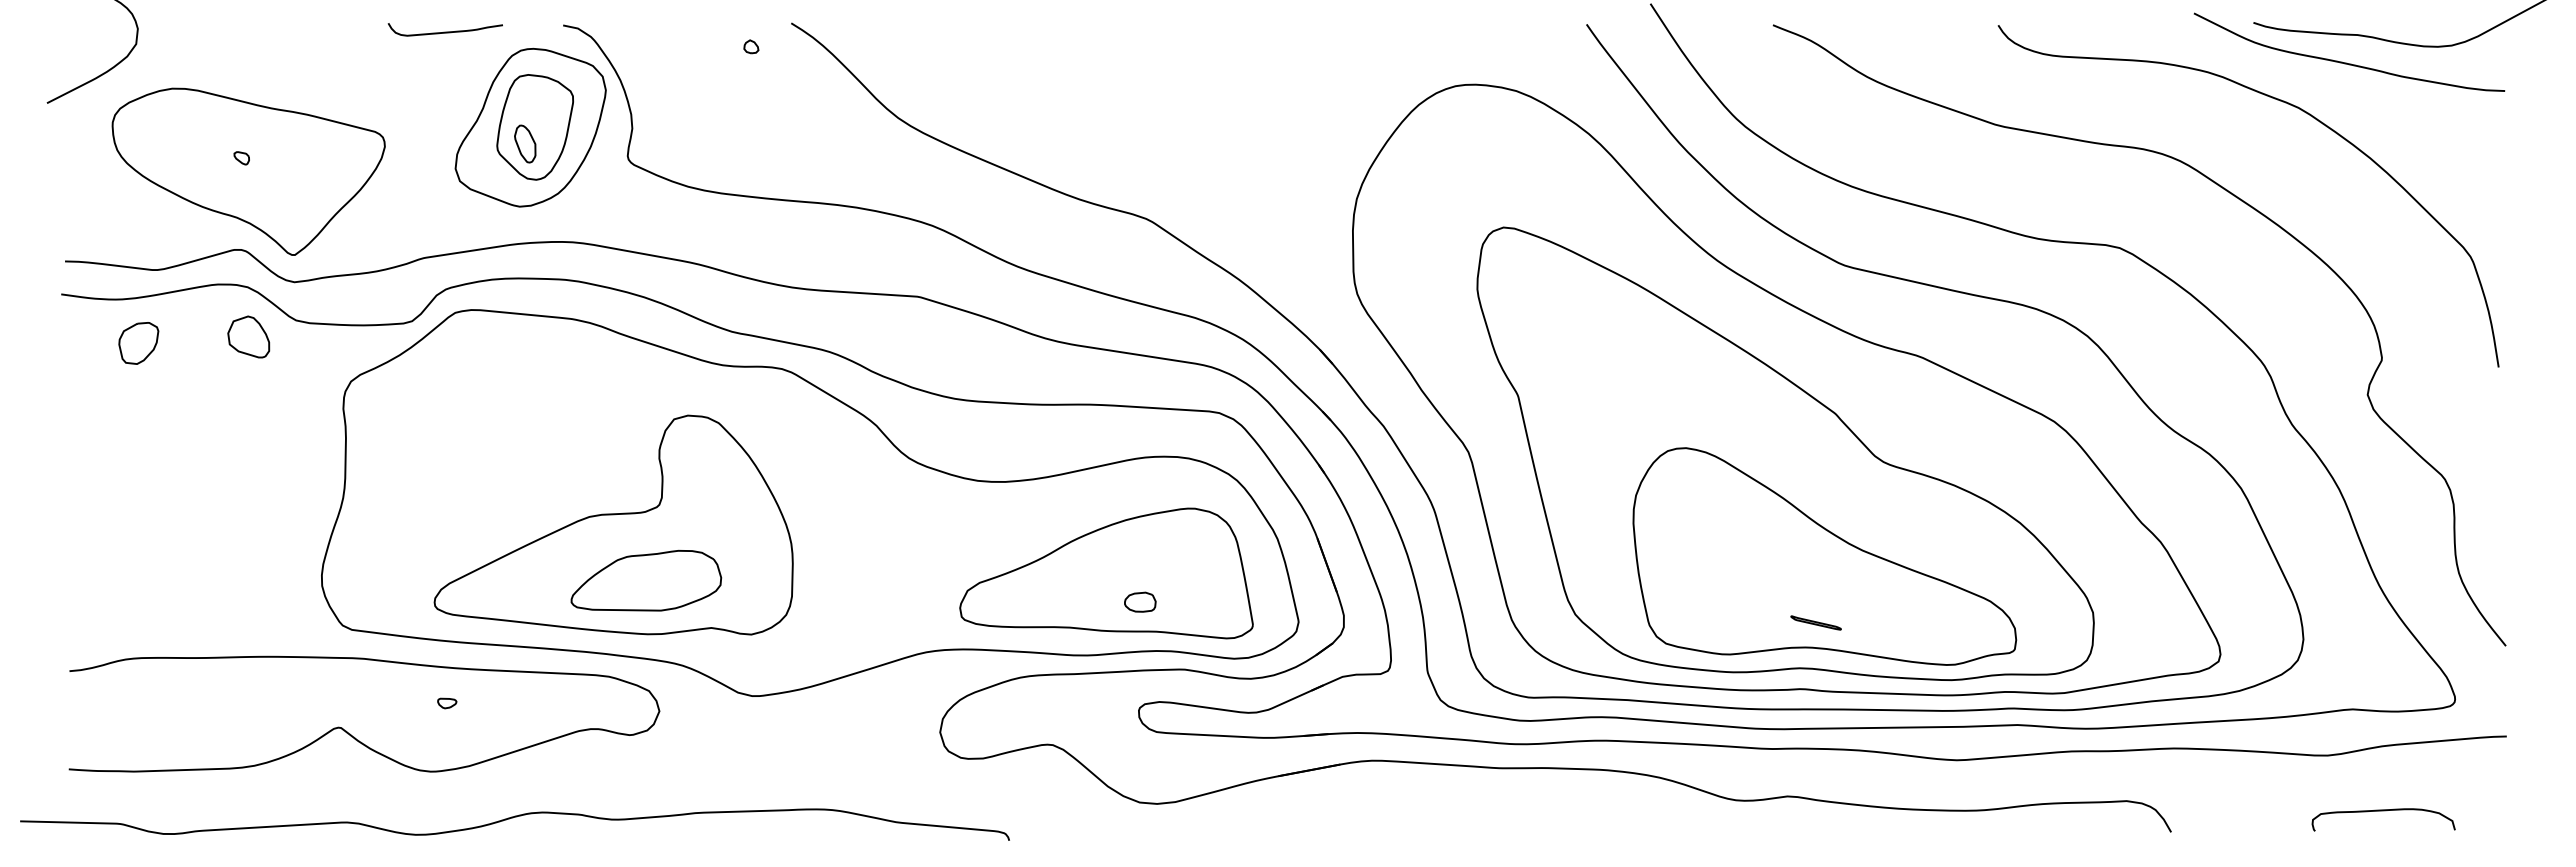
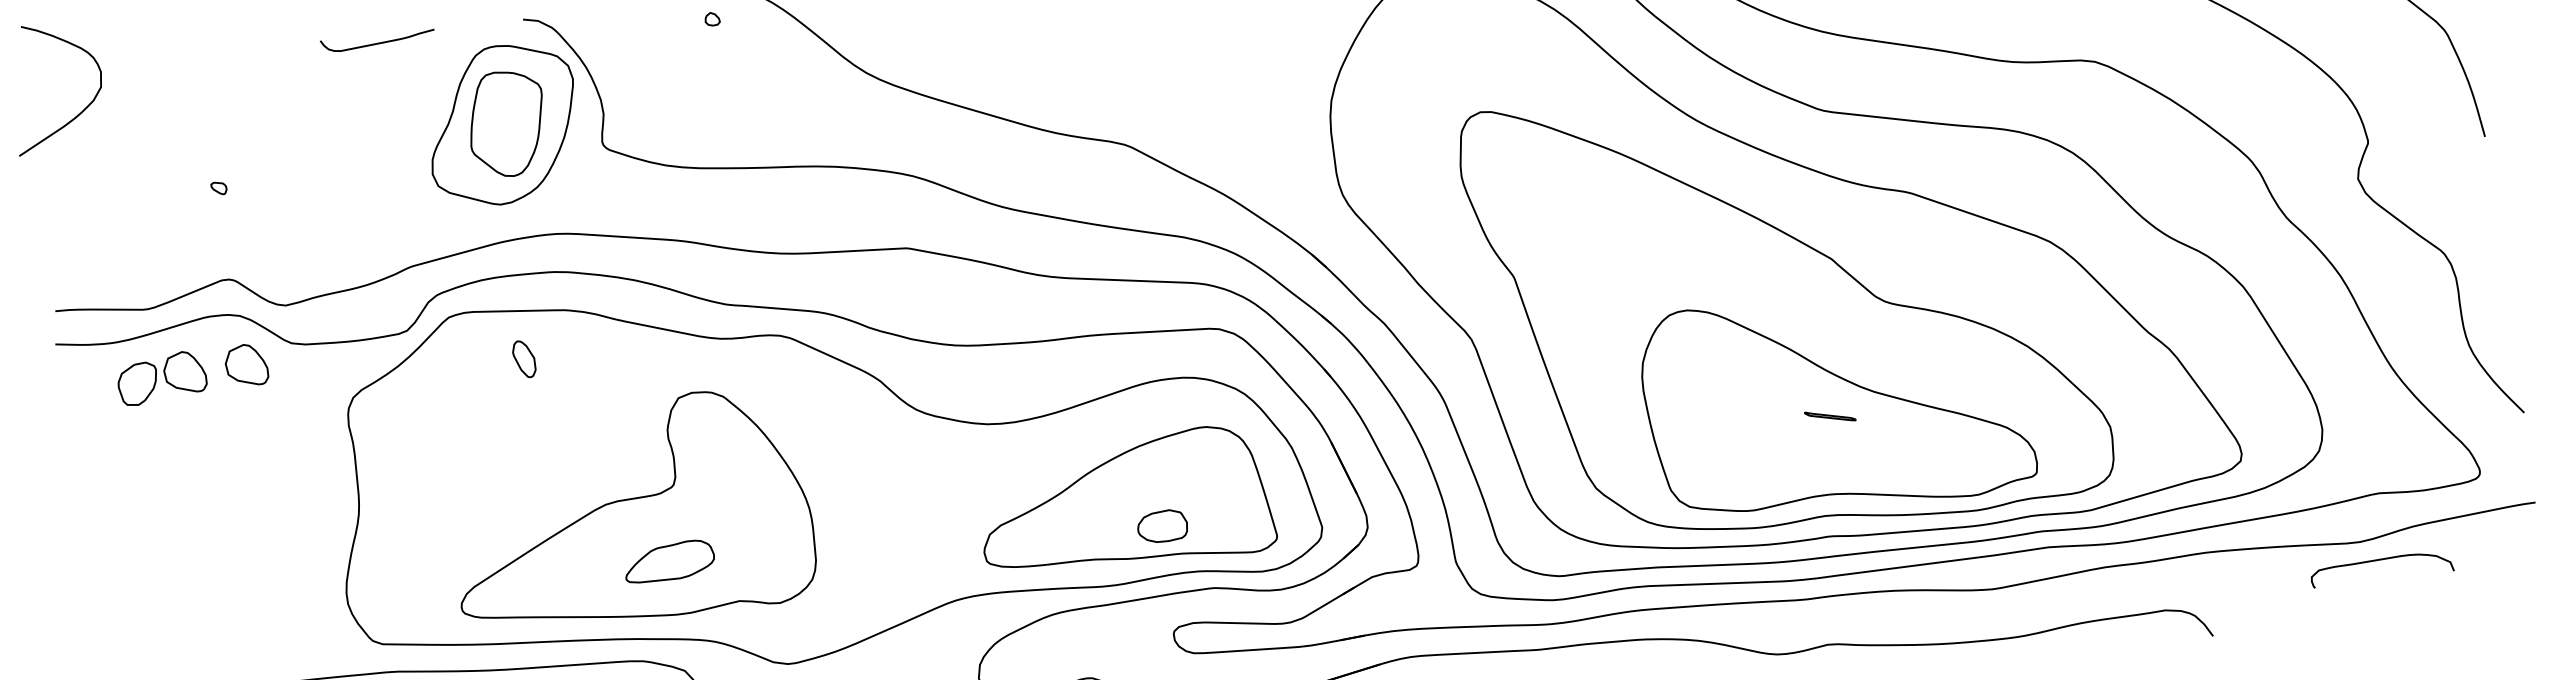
curve: (444, 31) -> (377, 42), moved
part: (525, 143) -> (524, 358), moved
part: (248, 171) -> (227, 200), removed
part: (186, 336) -> (184, 371), added
part: (646, 580) -> (669, 561), size x0.6
part: (1140, 601) -> (1162, 525), size x1.6
part: (1815, 622) -> (1829, 416), moved
curve: (2383, 811) -> (2380, 560), moved

